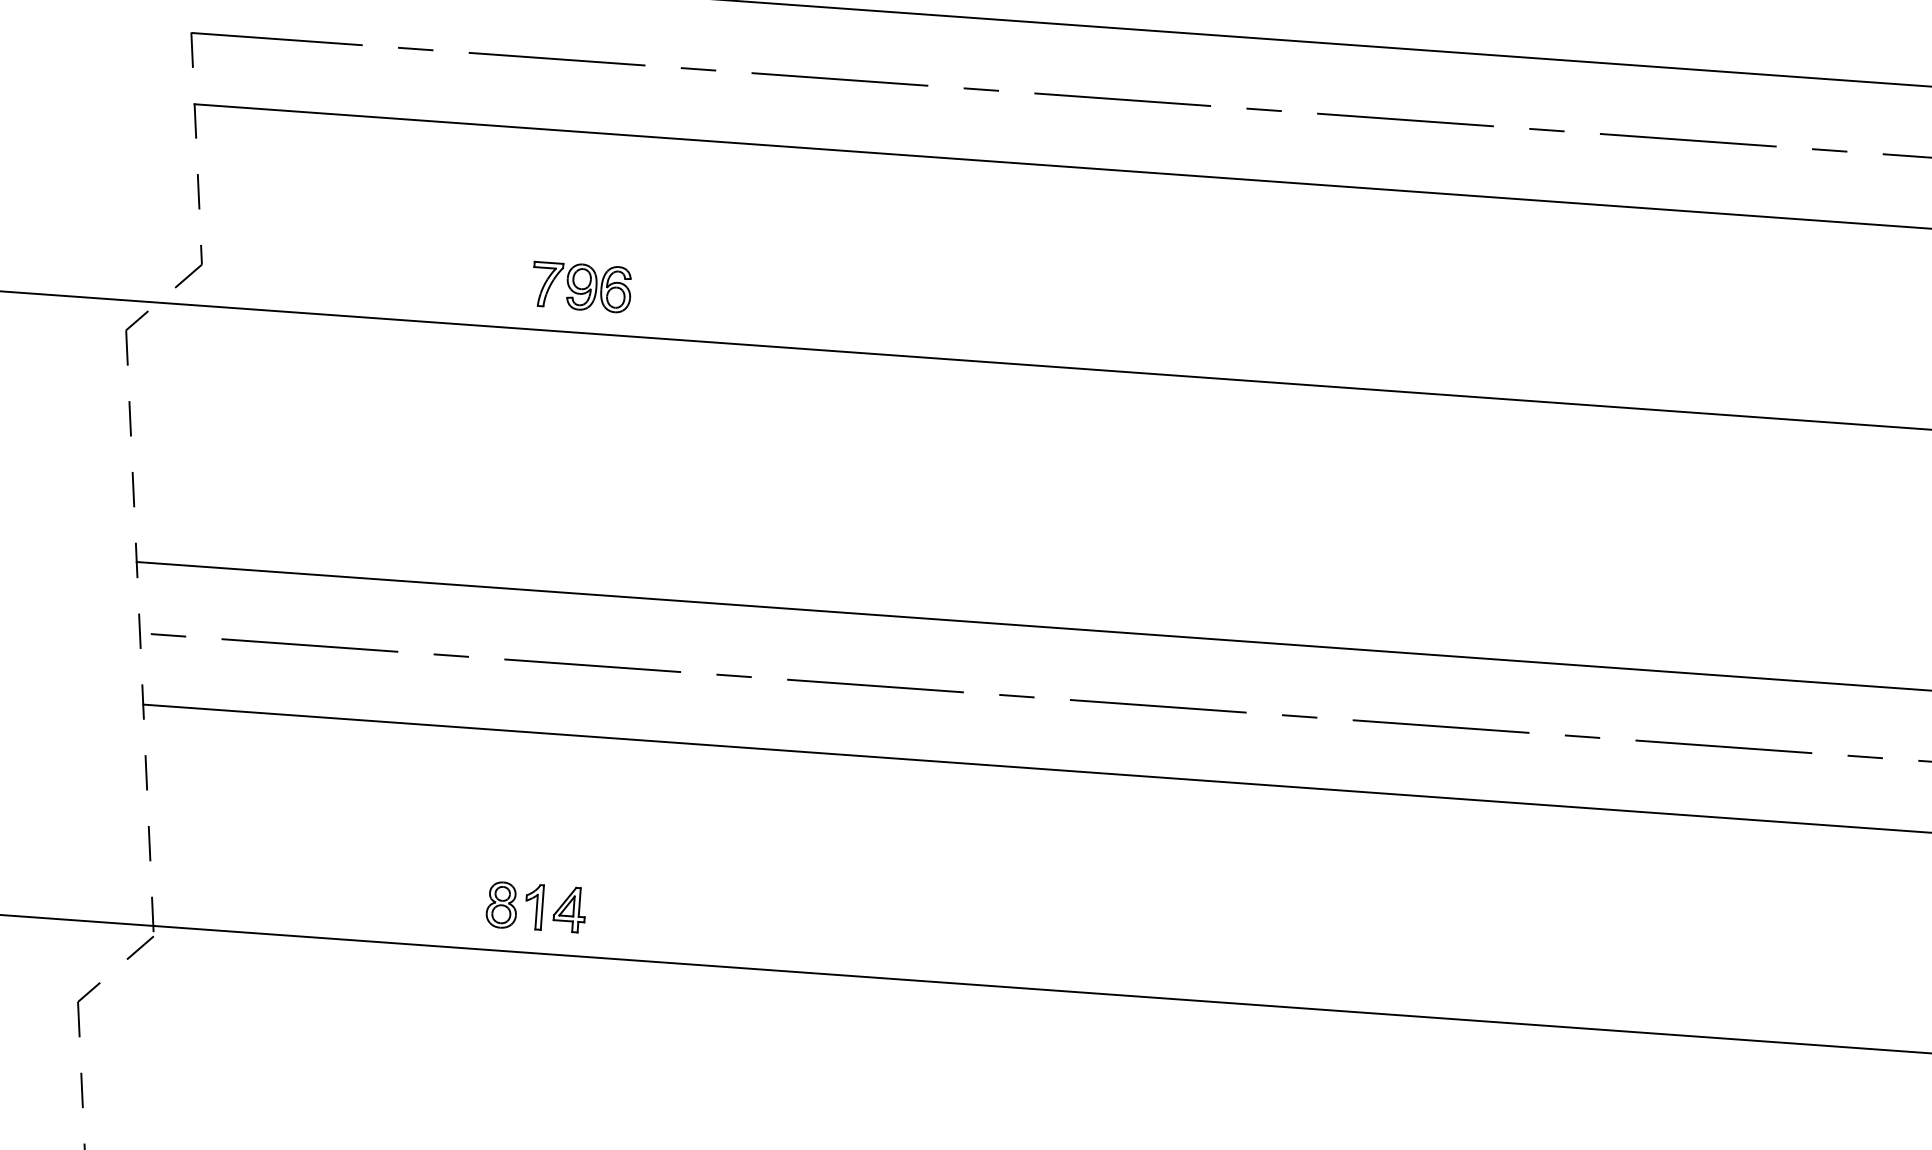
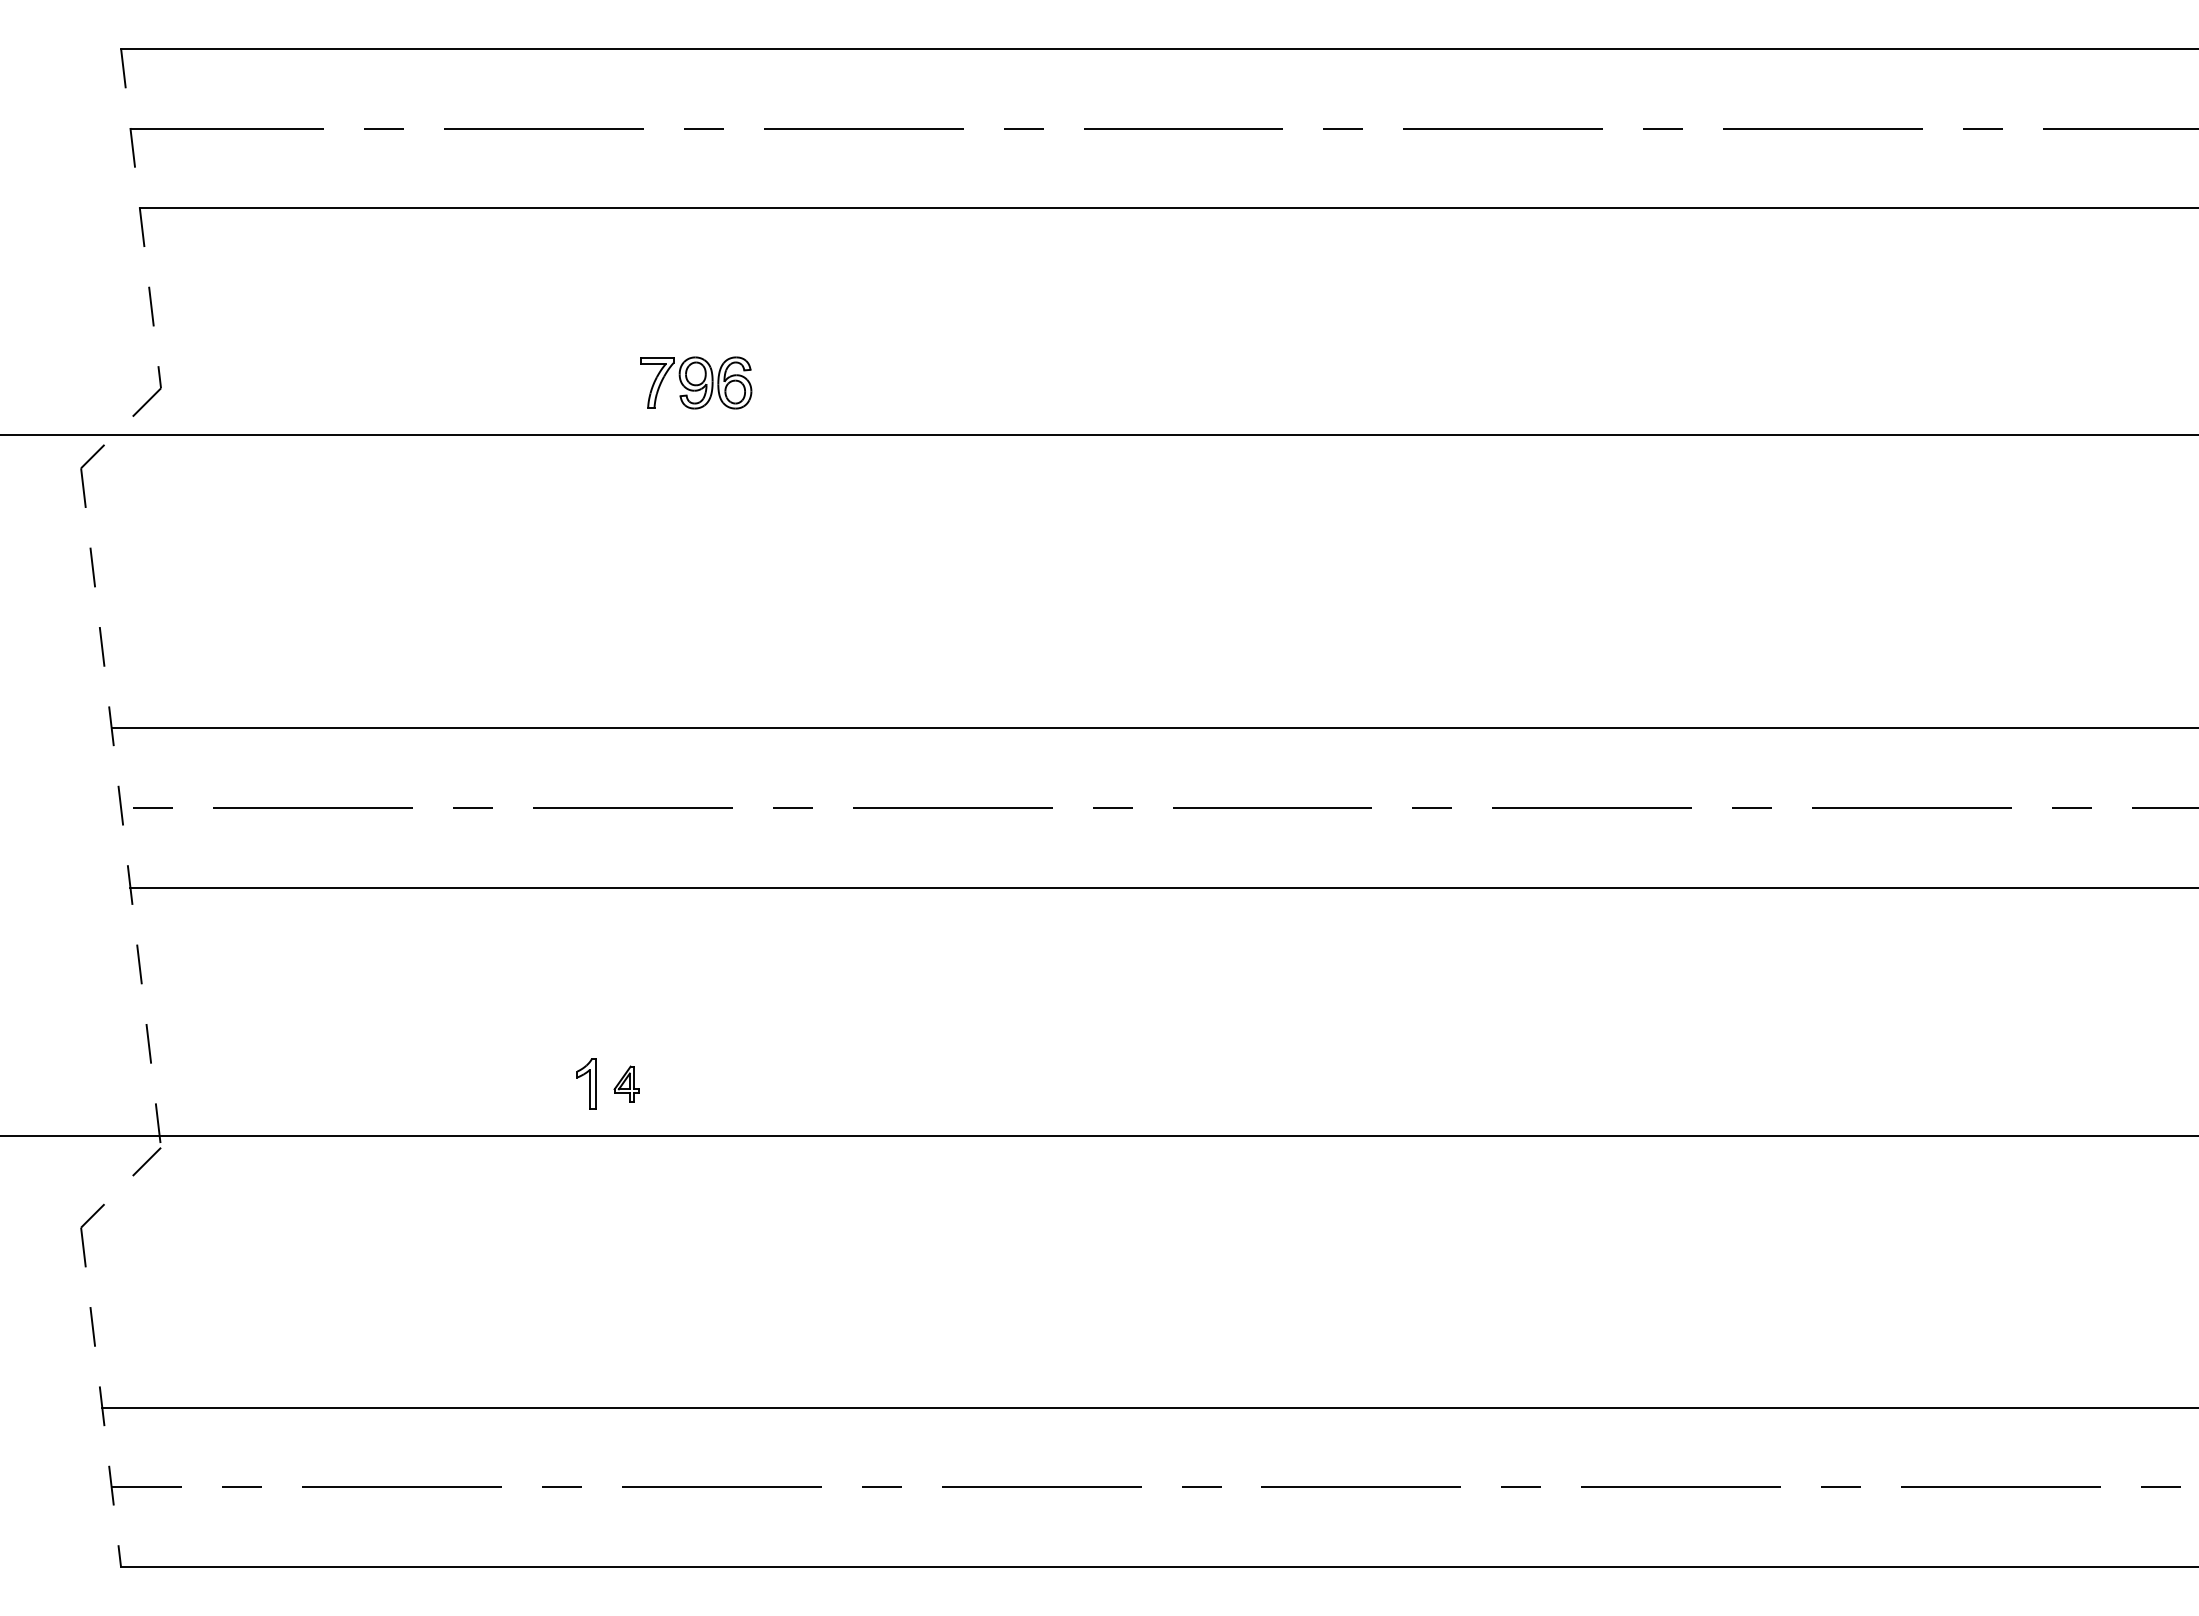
part: (582, 286) -> (696, 382), moved
part: (501, 905) -> (549, 1084), removed
part: (569, 909) -> (626, 1083), size x0.7

